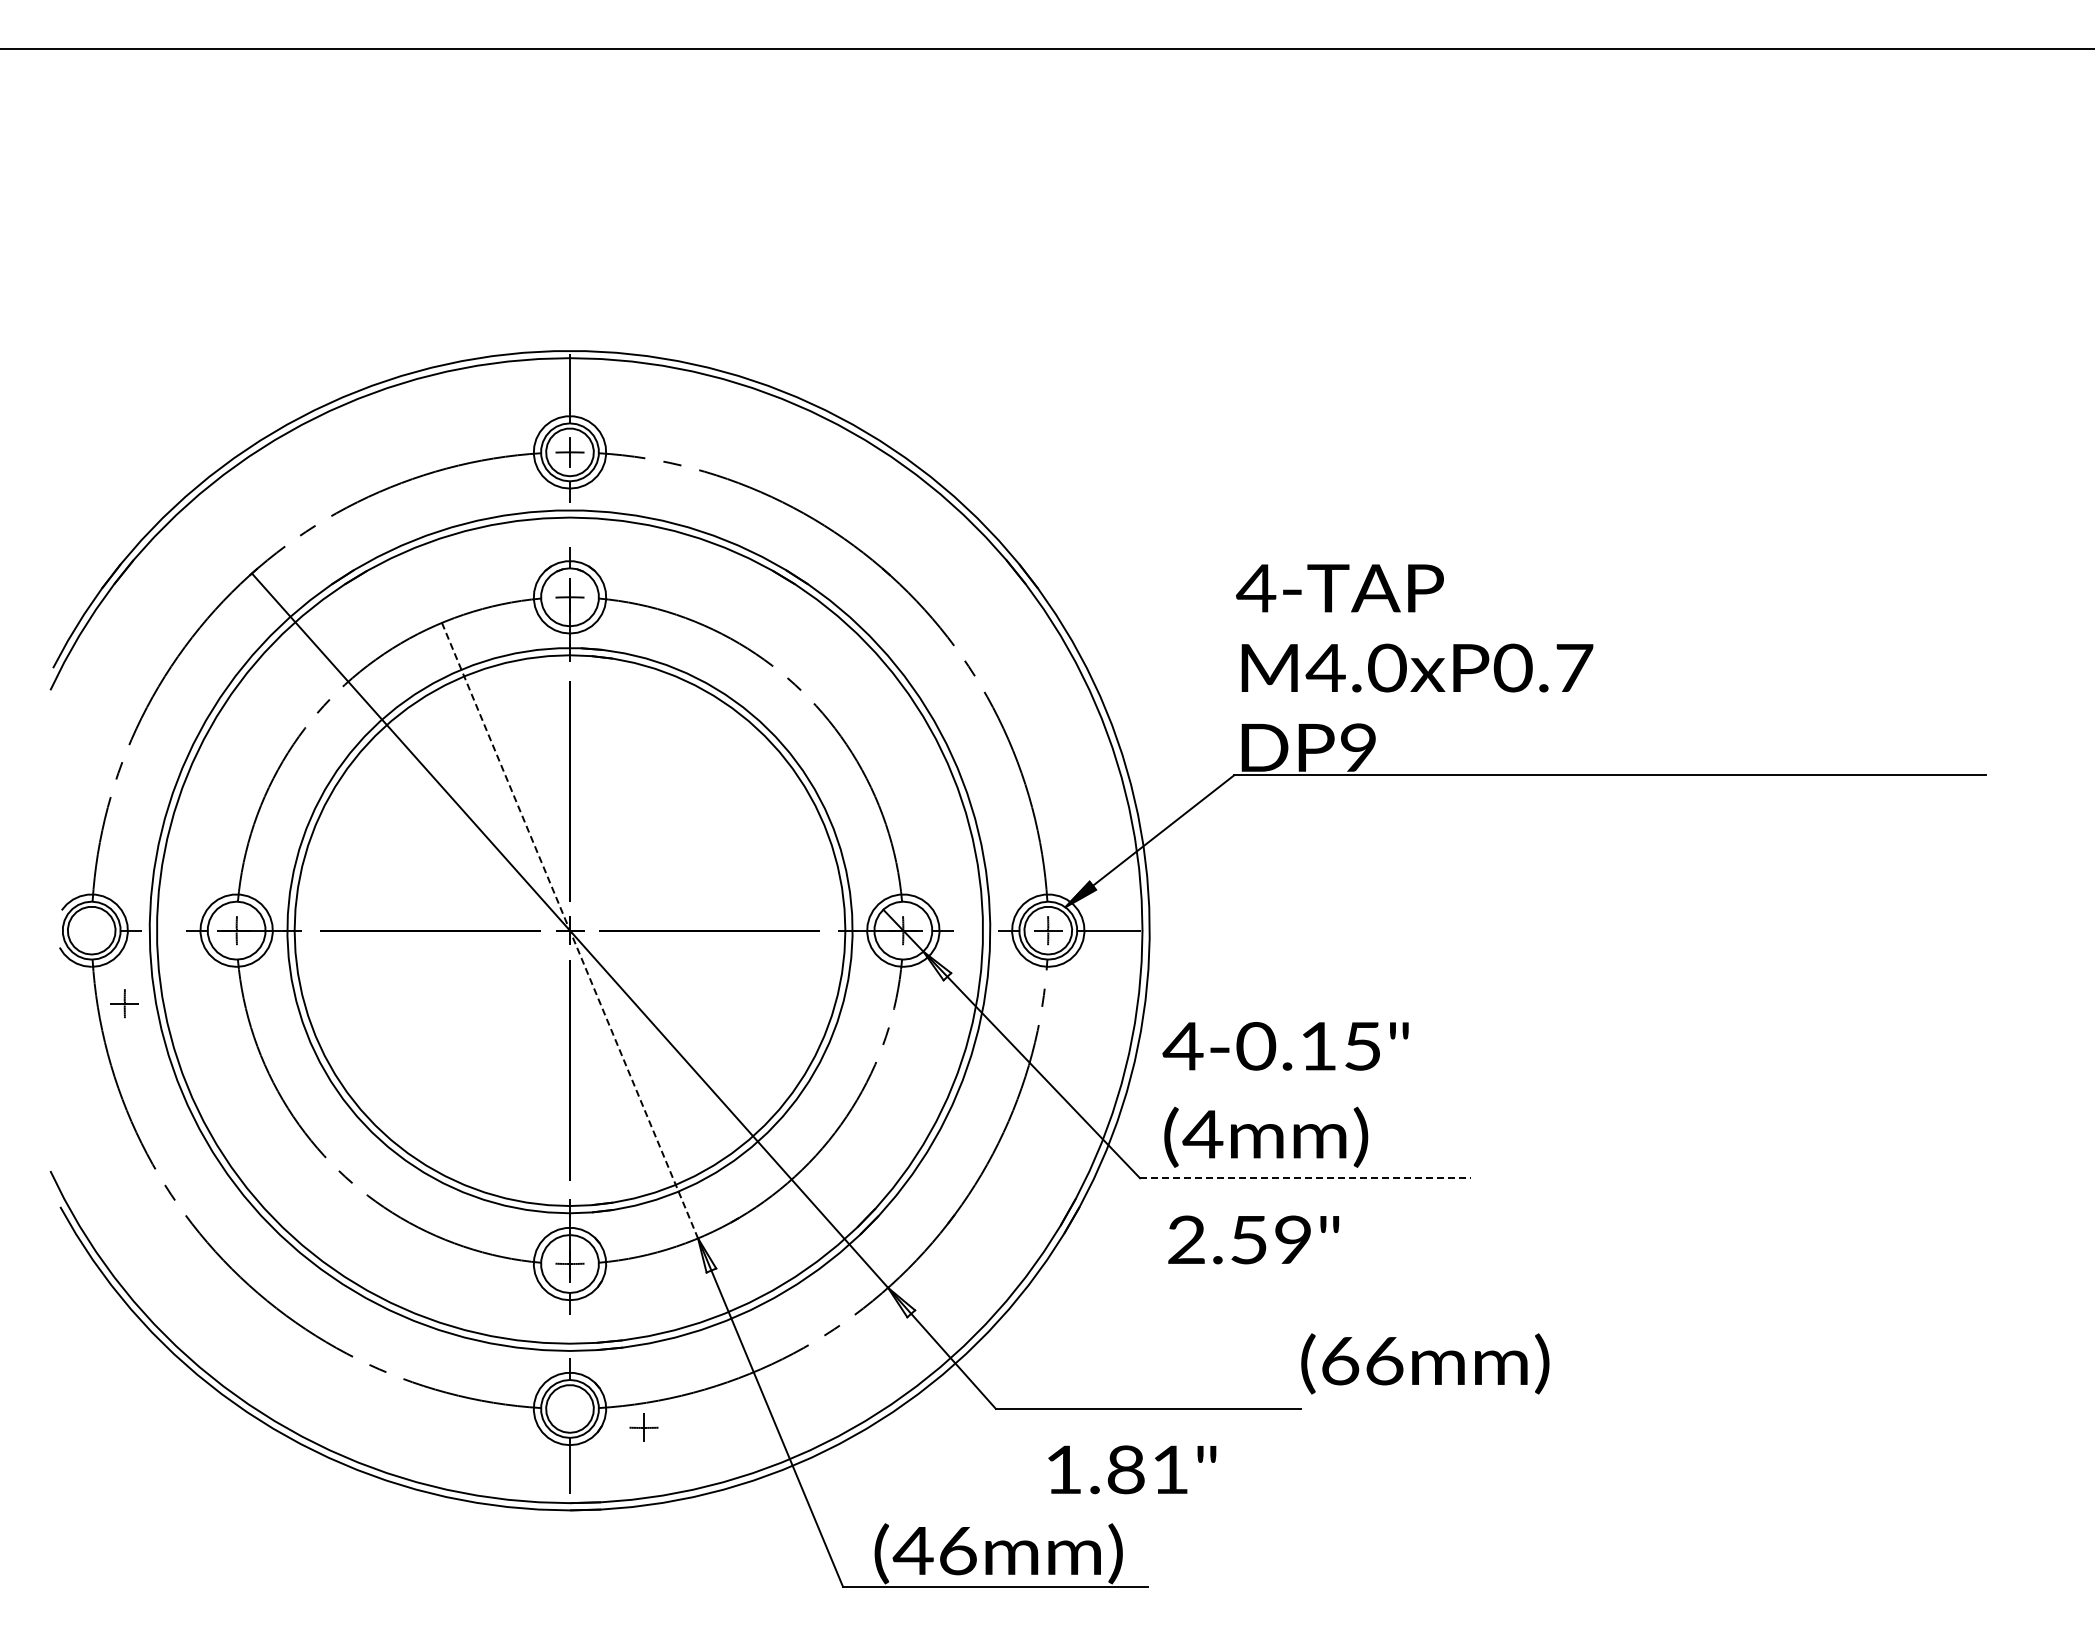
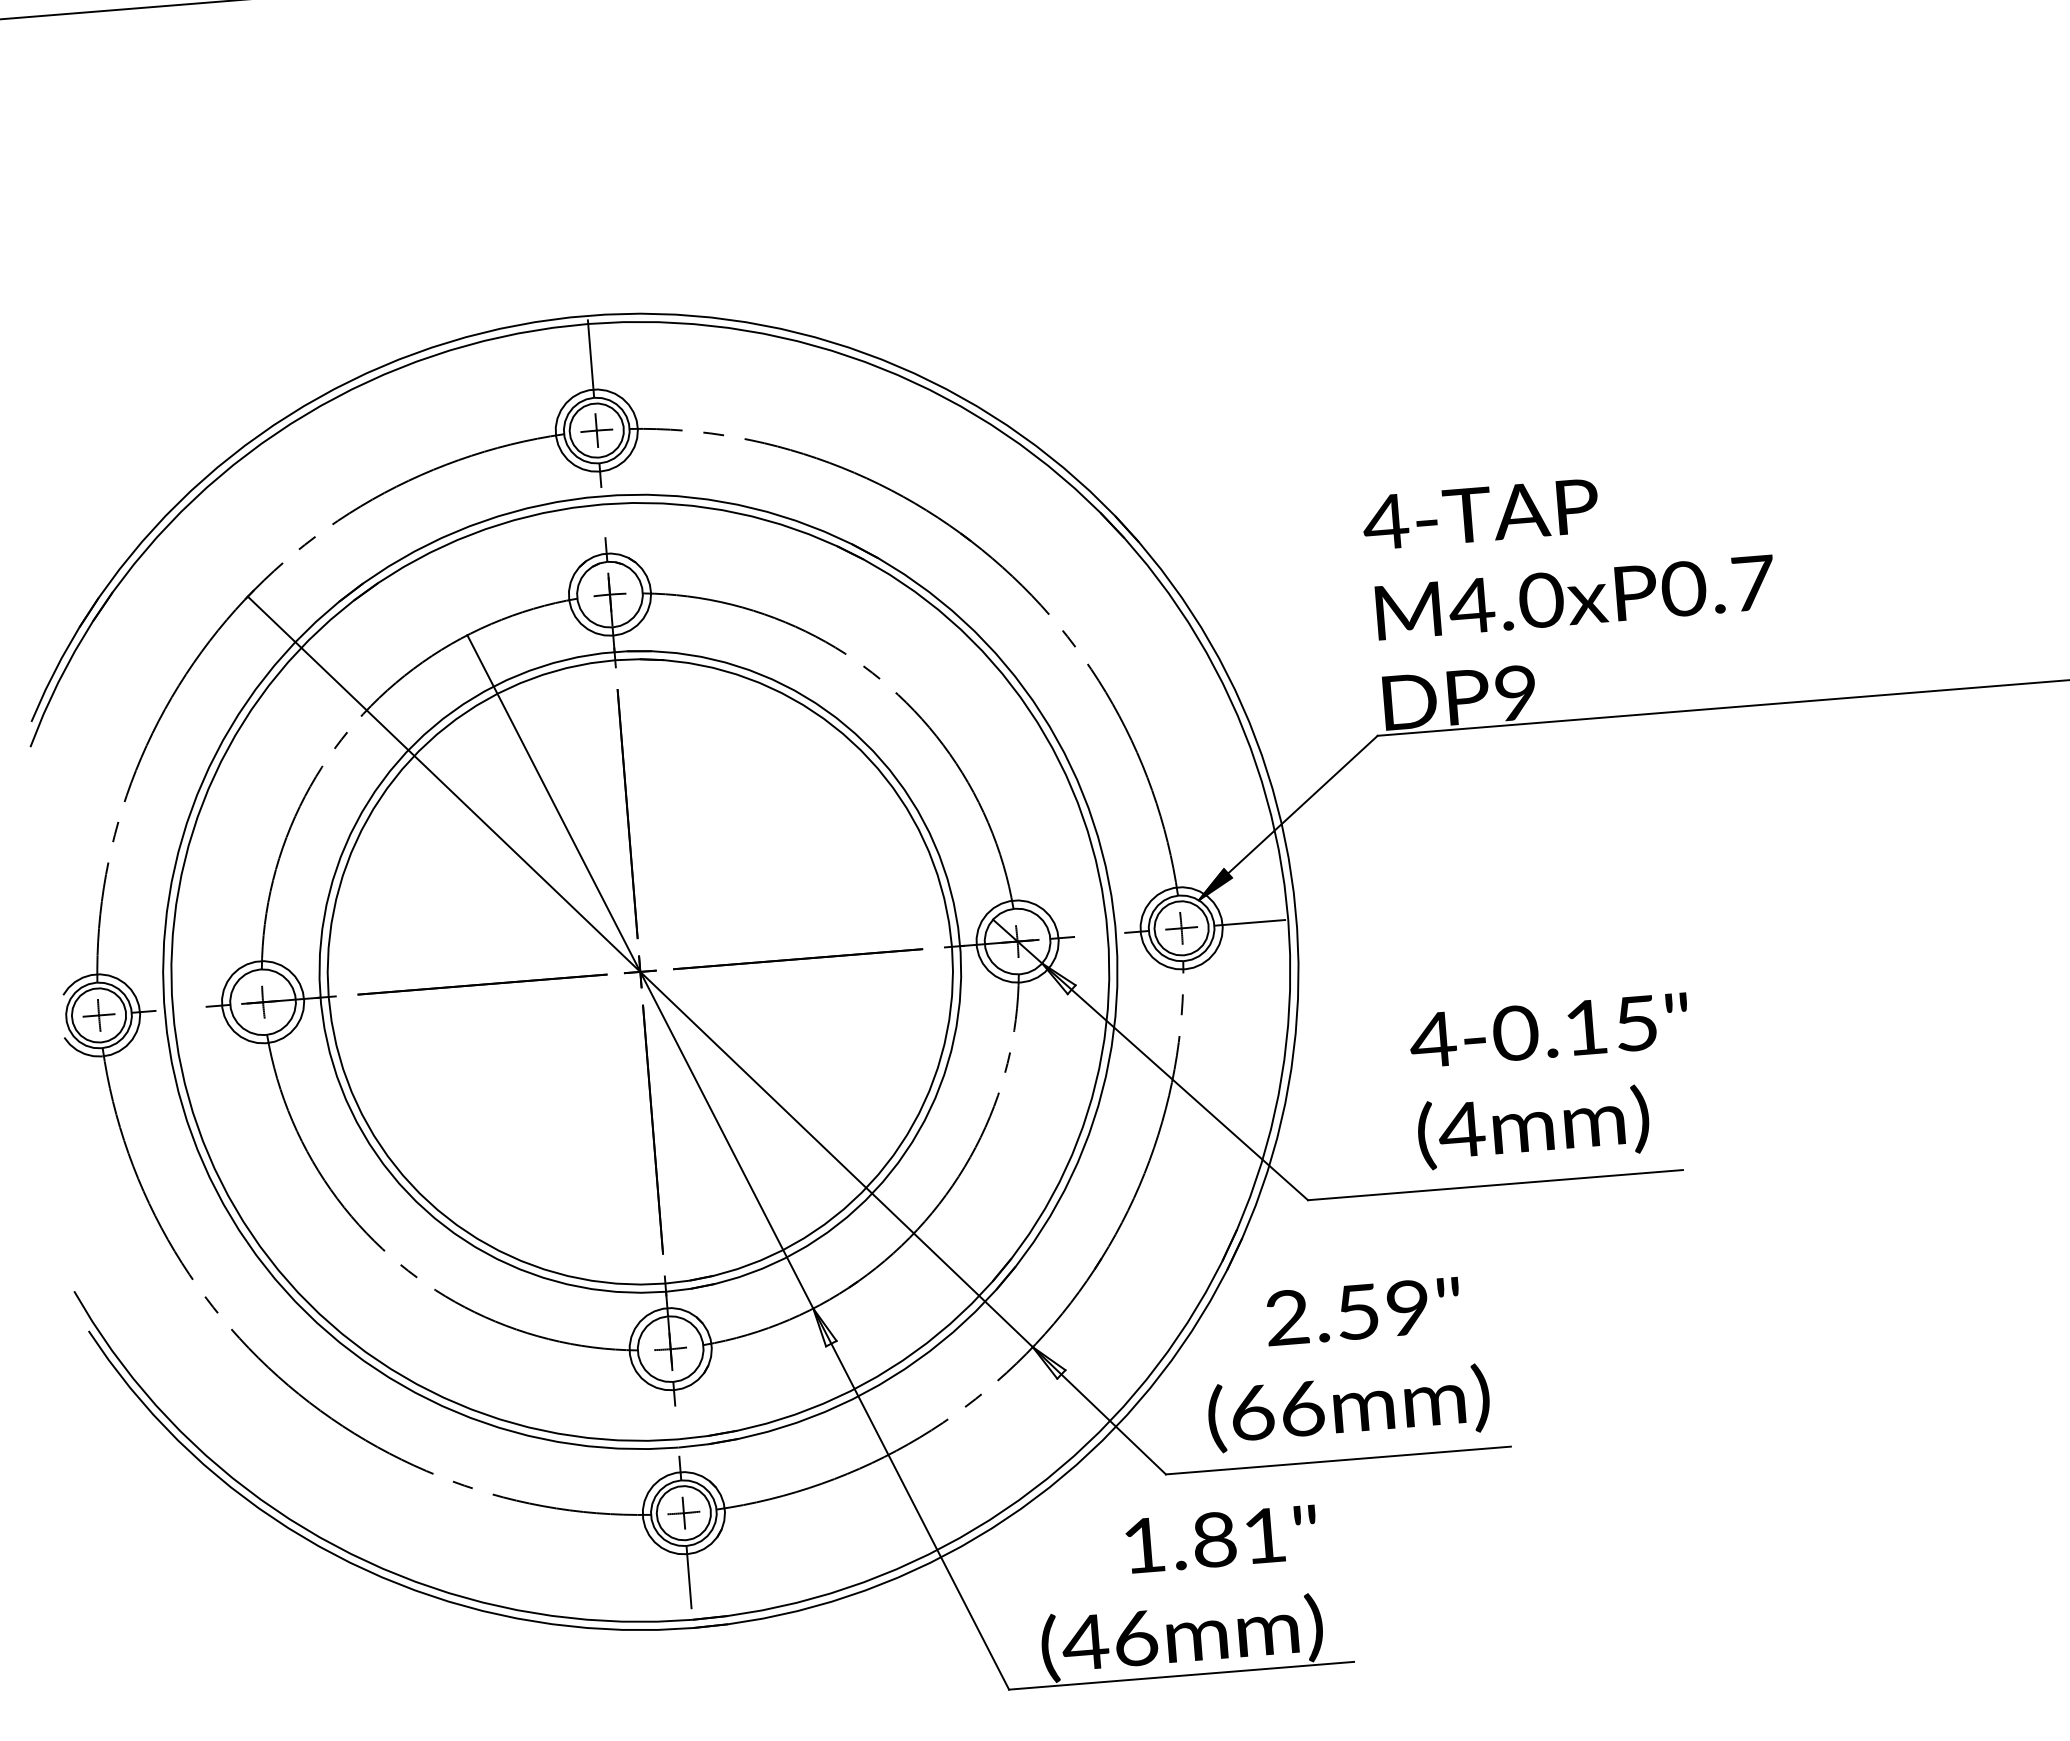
line: (570, 931) -> (640, 972), dashed -> solid
part: (124, 1003) -> (98, 1015), moved
text: (1285, 1046) -> (1548, 1030), moved
text: (1266, 1136) -> (1533, 1126), moved
line: (1305, 1178) -> (1495, 1185), dashed -> solid
text: (1253, 1239) -> (1363, 1311), moved
text: (1425, 1363) -> (1349, 1407), moved
part: (643, 1427) -> (683, 1512), moved
text: (1132, 1469) -> (1221, 1538), moved

